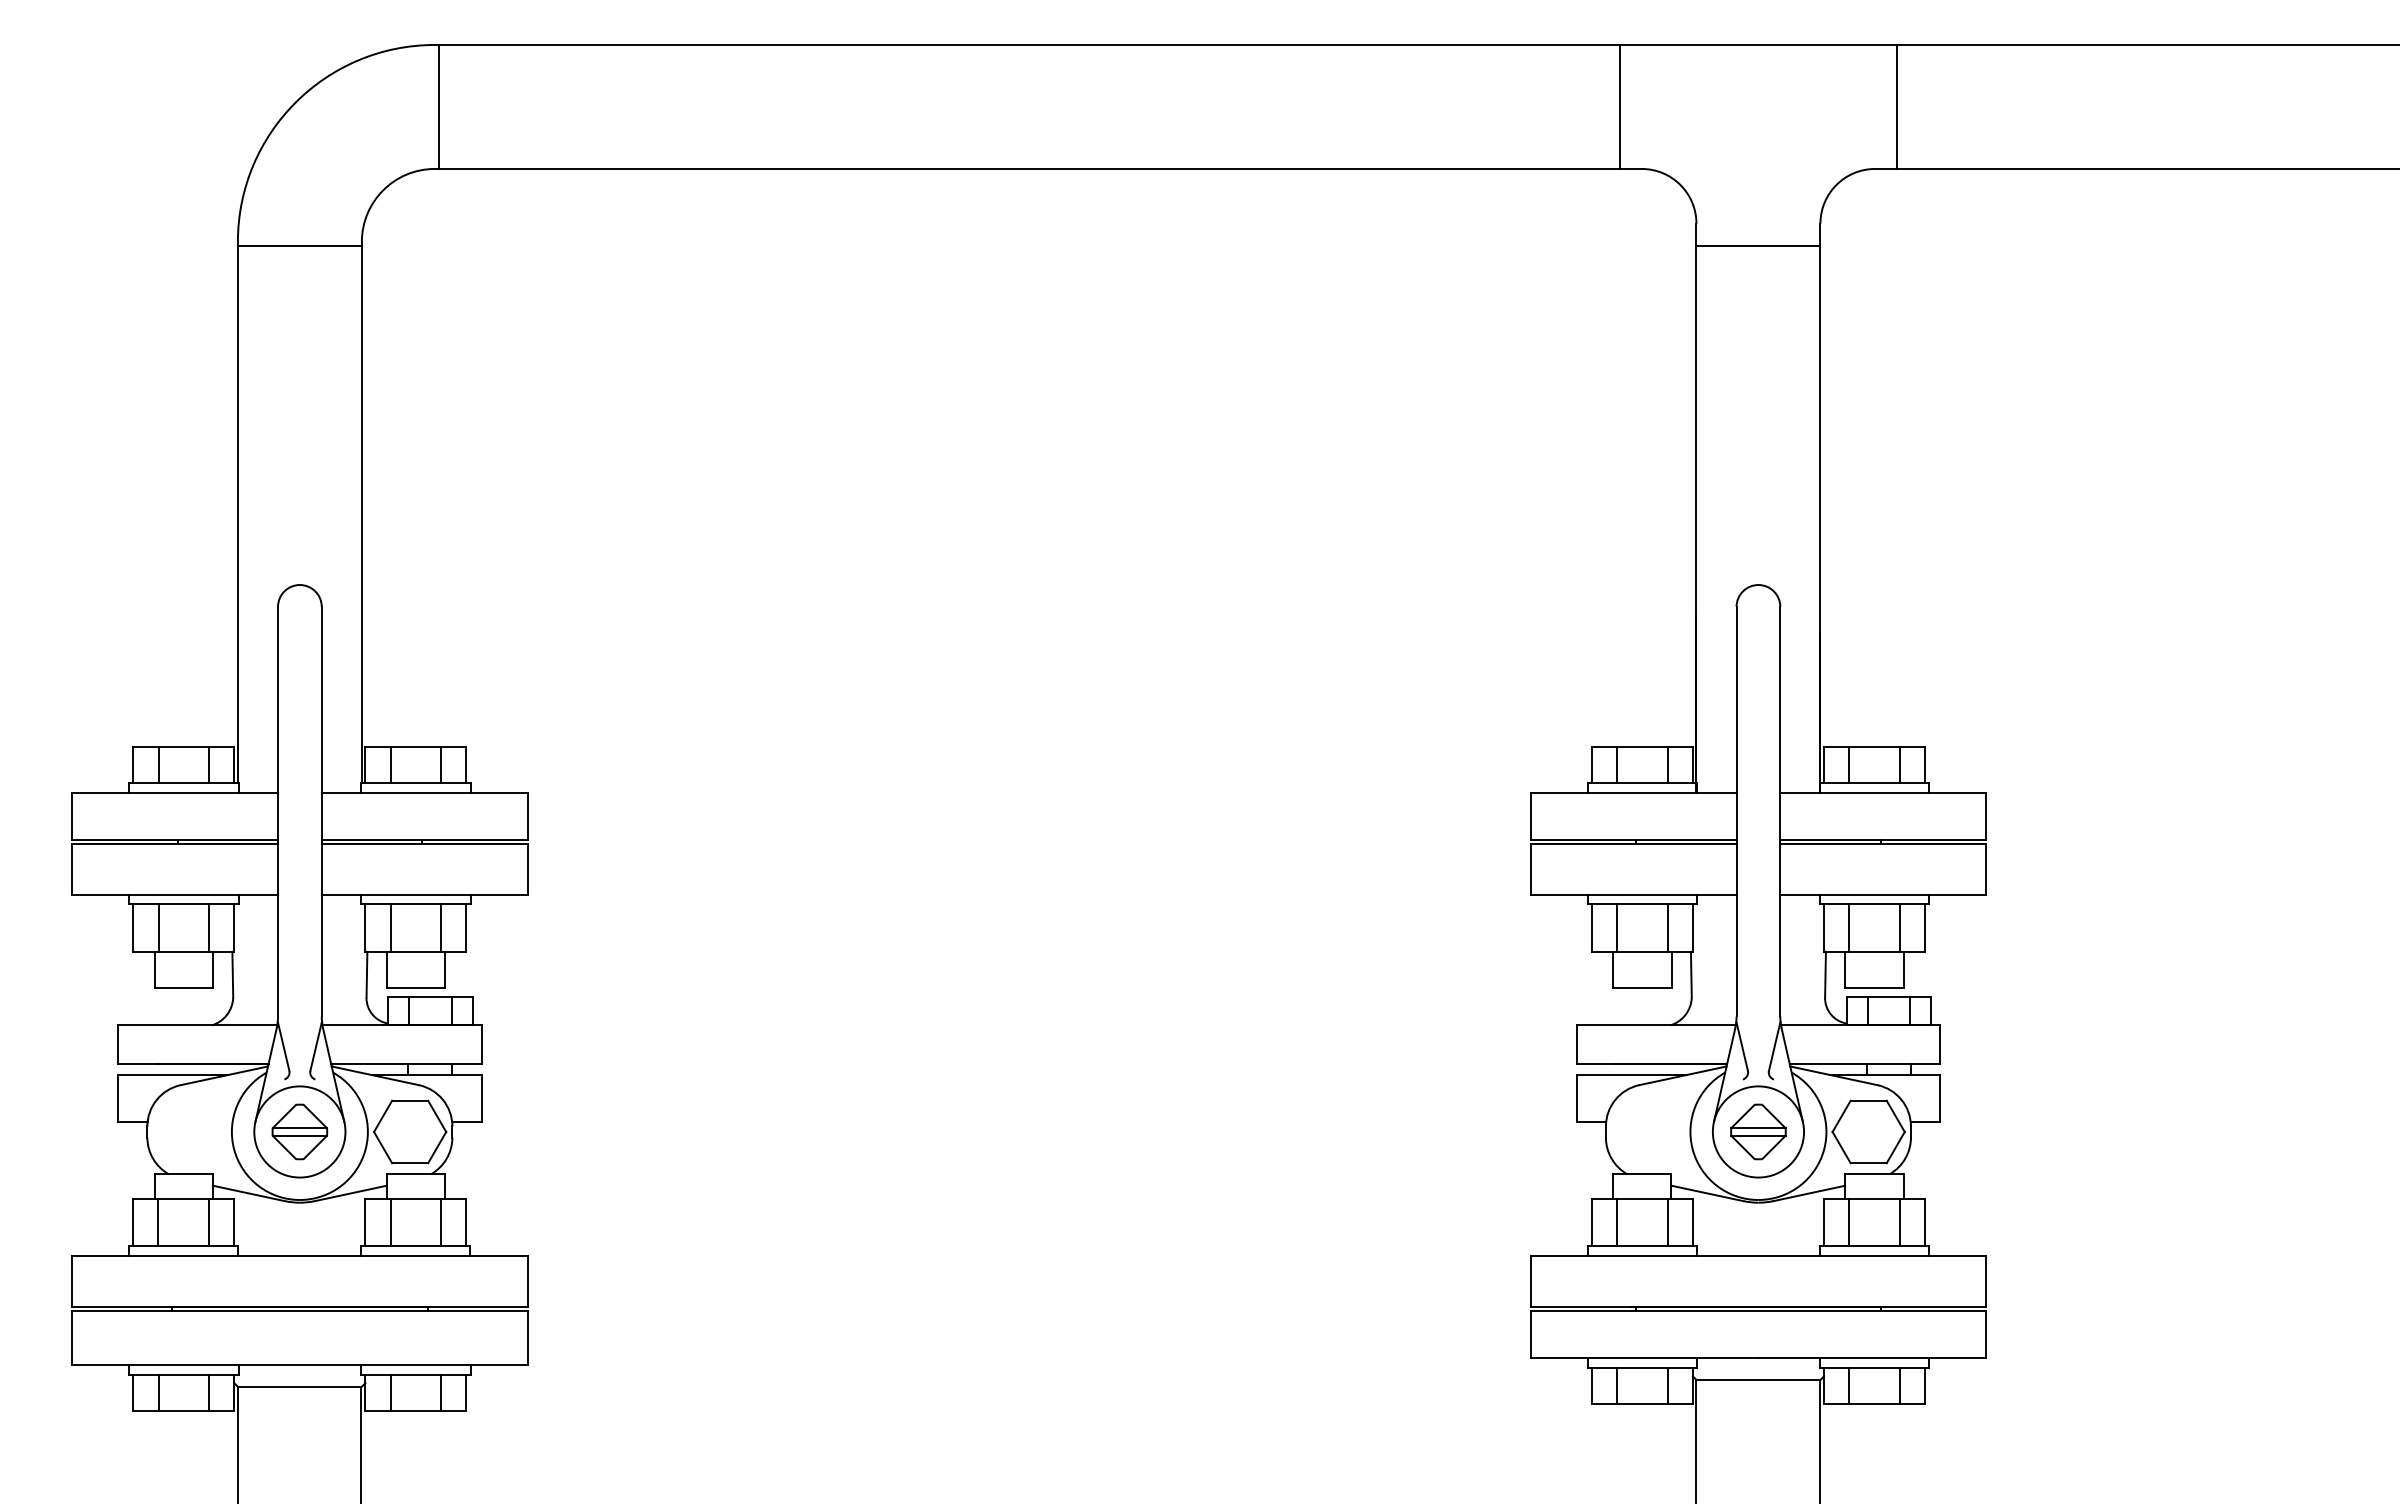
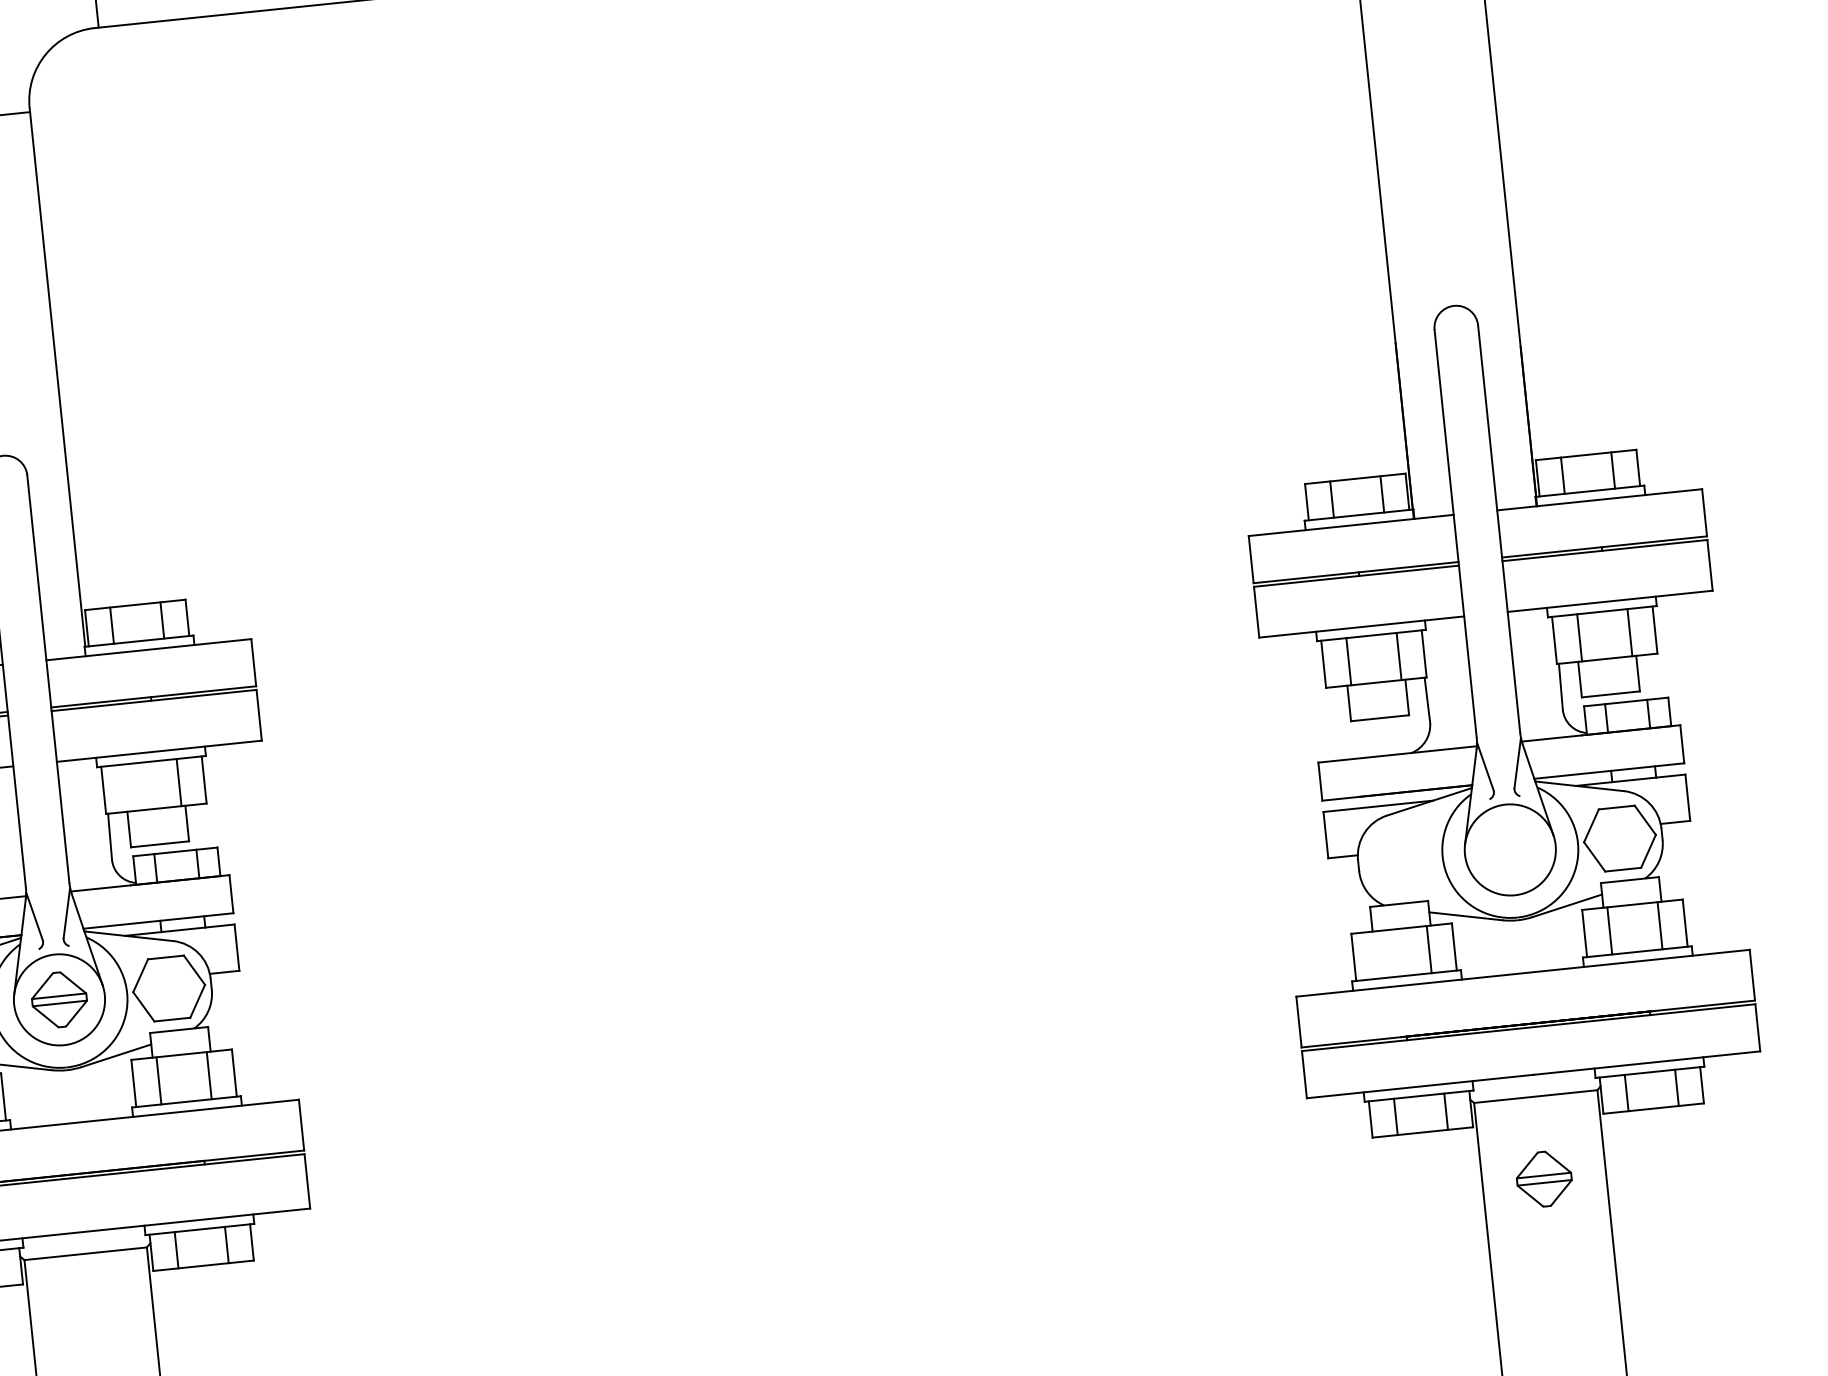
line: (390, 927) -> (128, 787), removed
part: (1758, 1131) -> (1544, 1178), moved
line: (1617, 1222) -> (1379, 954), removed

